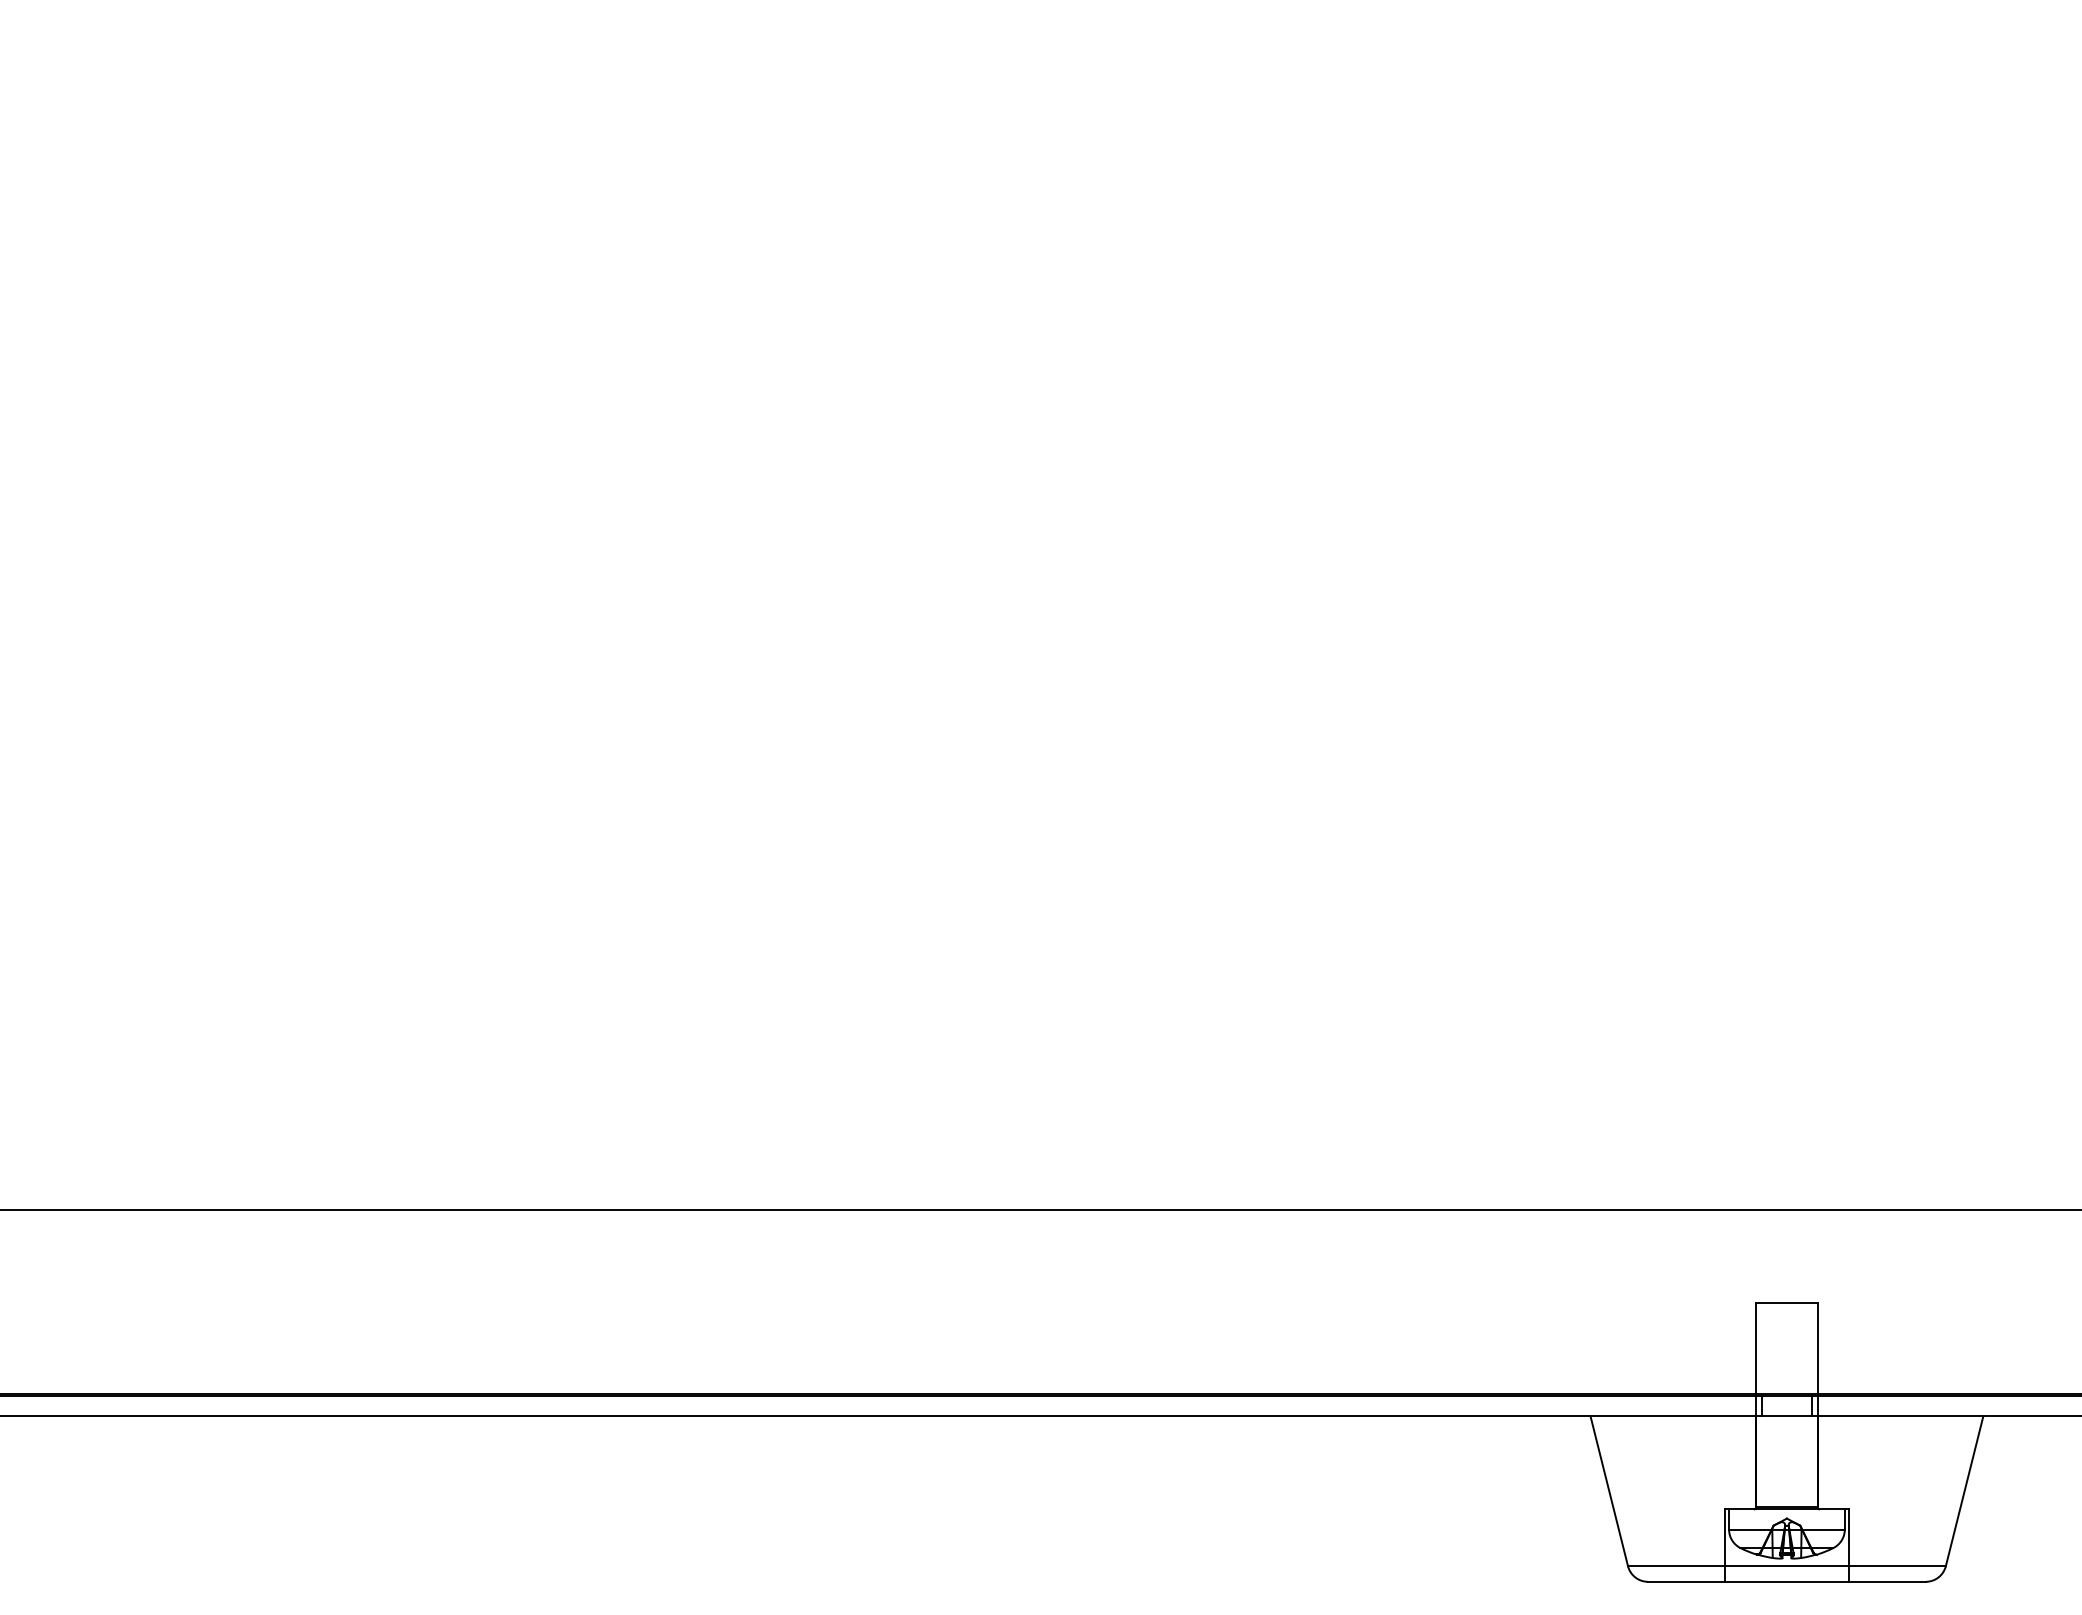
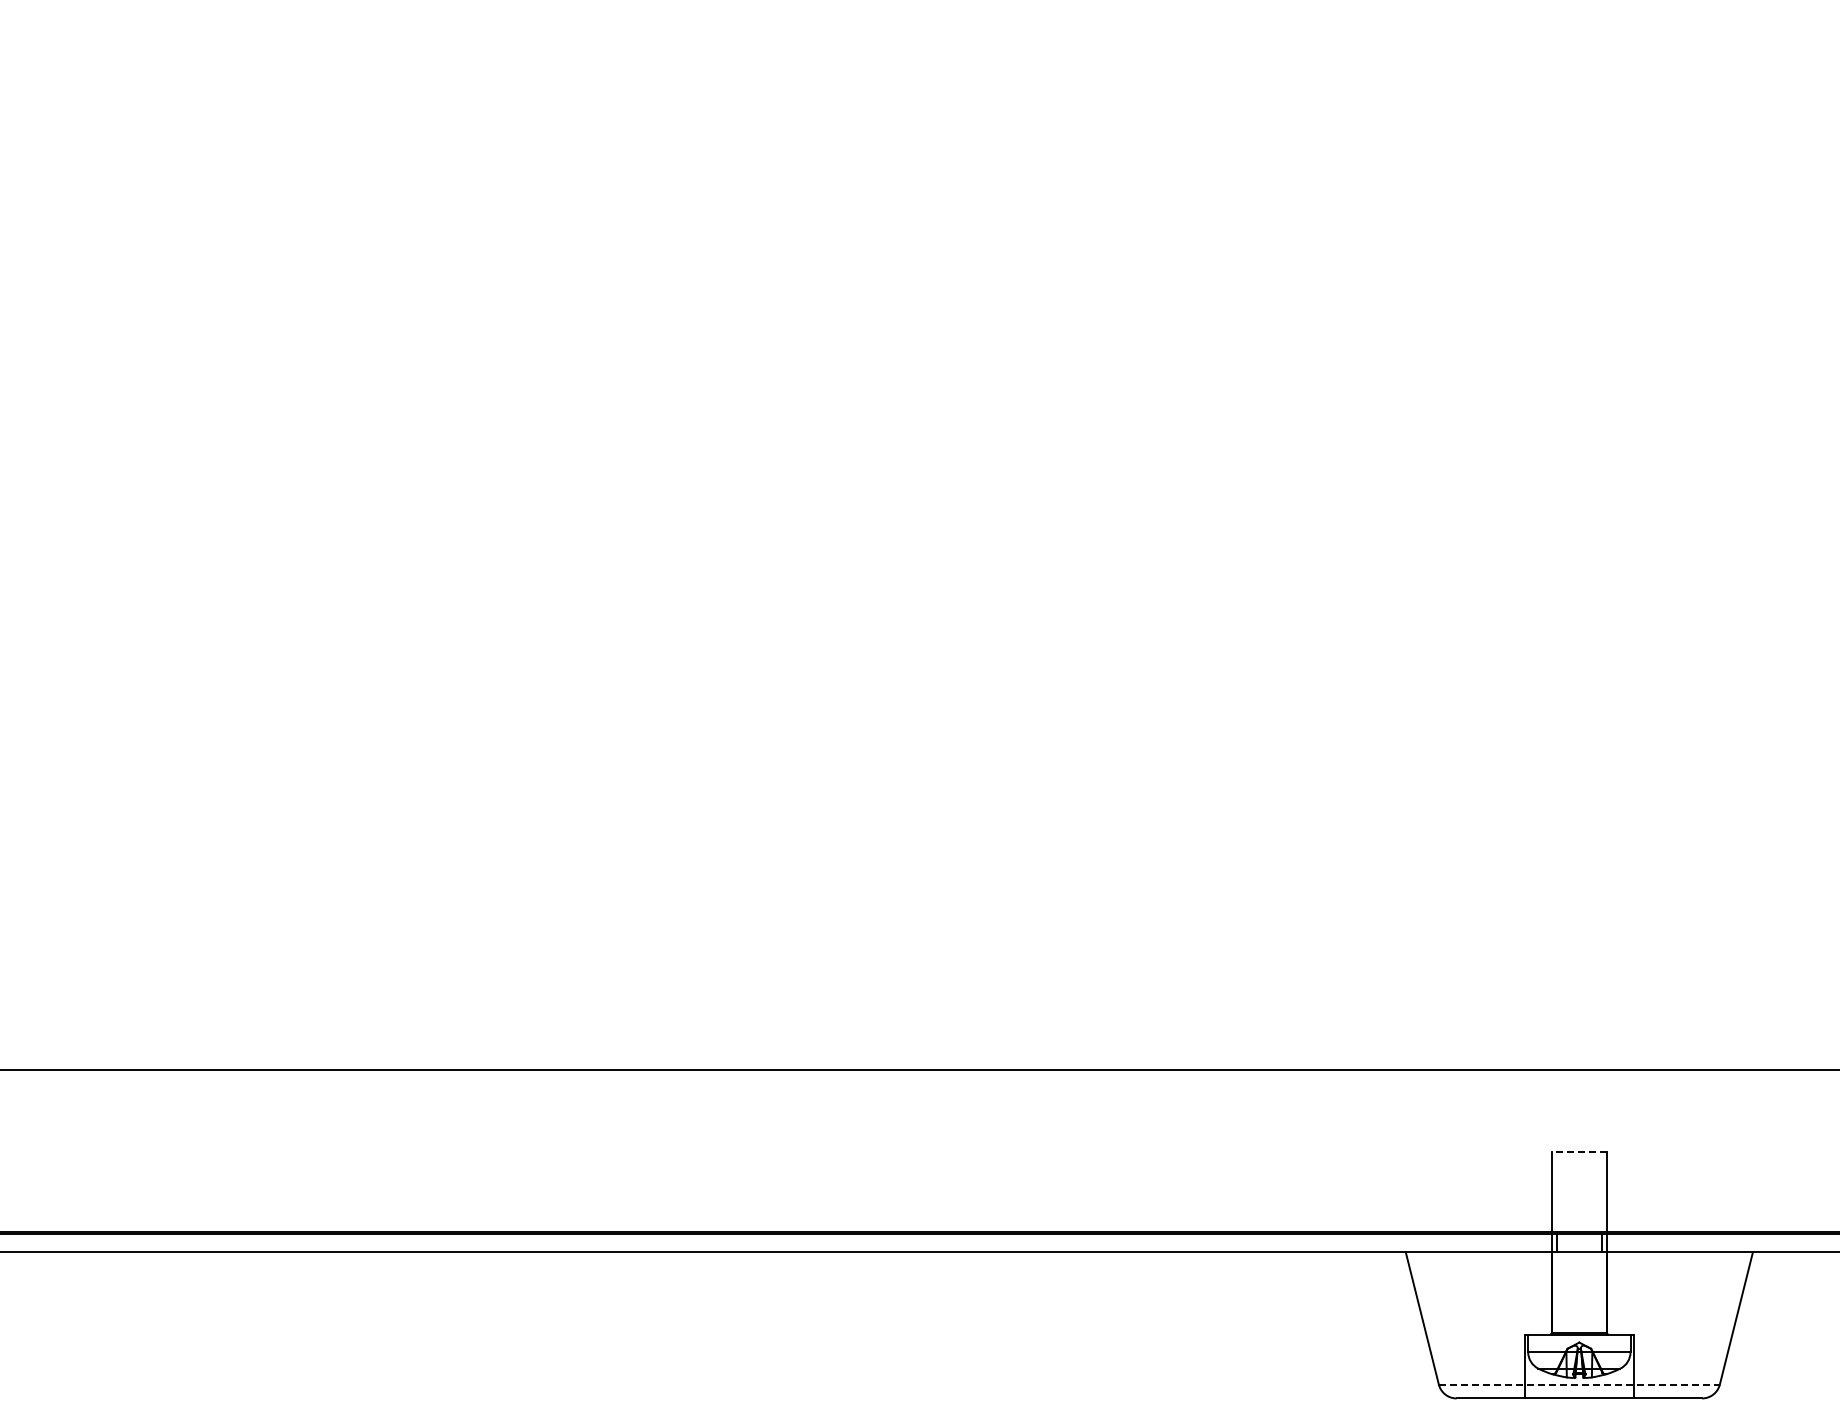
line: (1785, 1302) -> (1578, 1151), solid -> dashed
line: (1787, 1566) -> (1579, 1384), solid -> dashed

